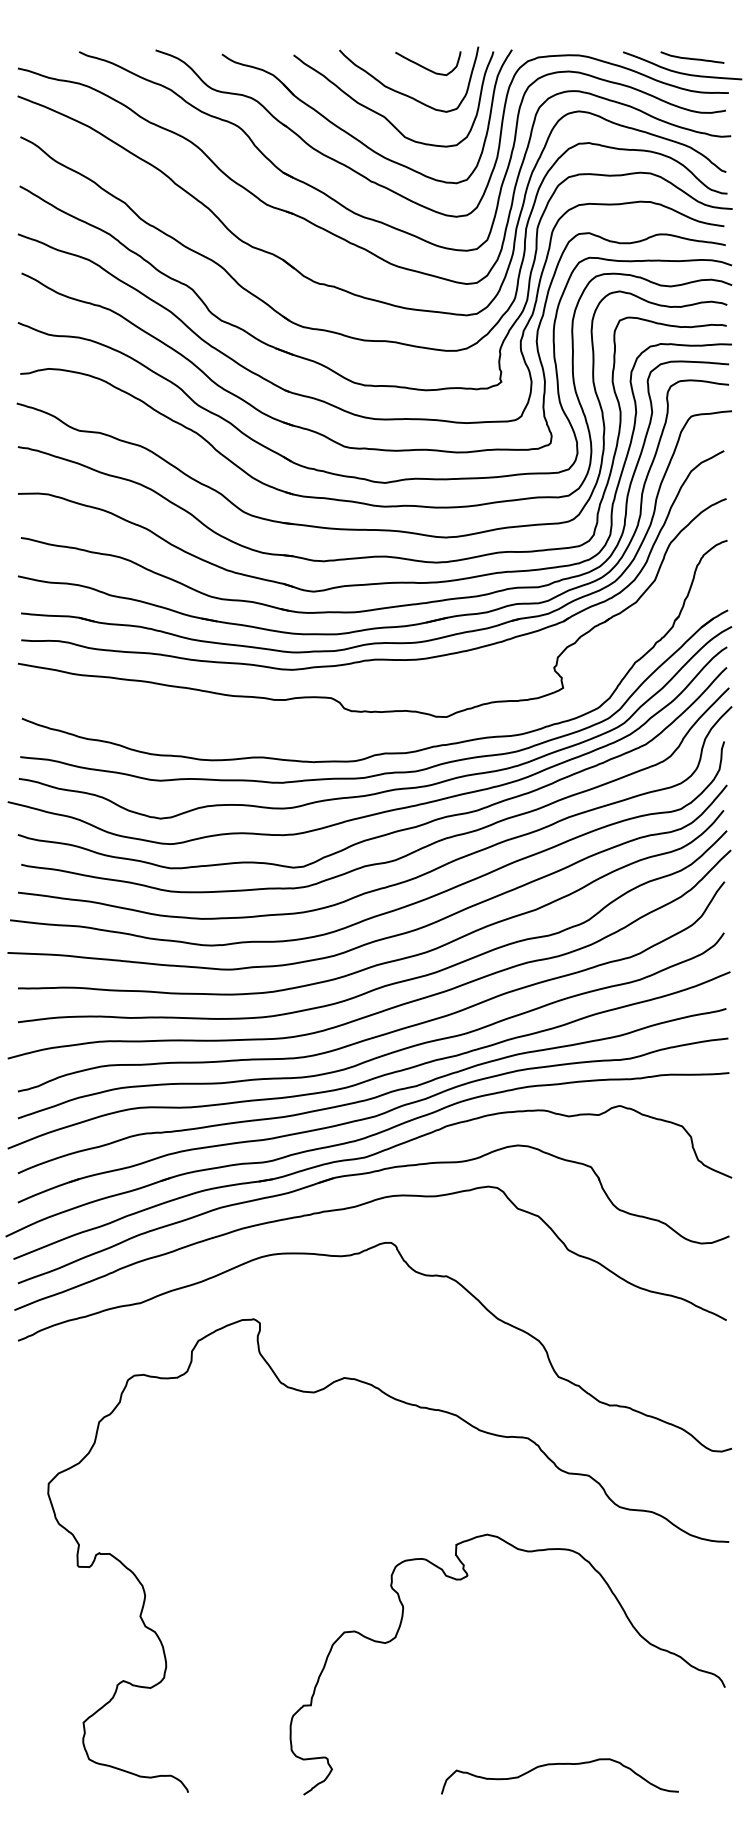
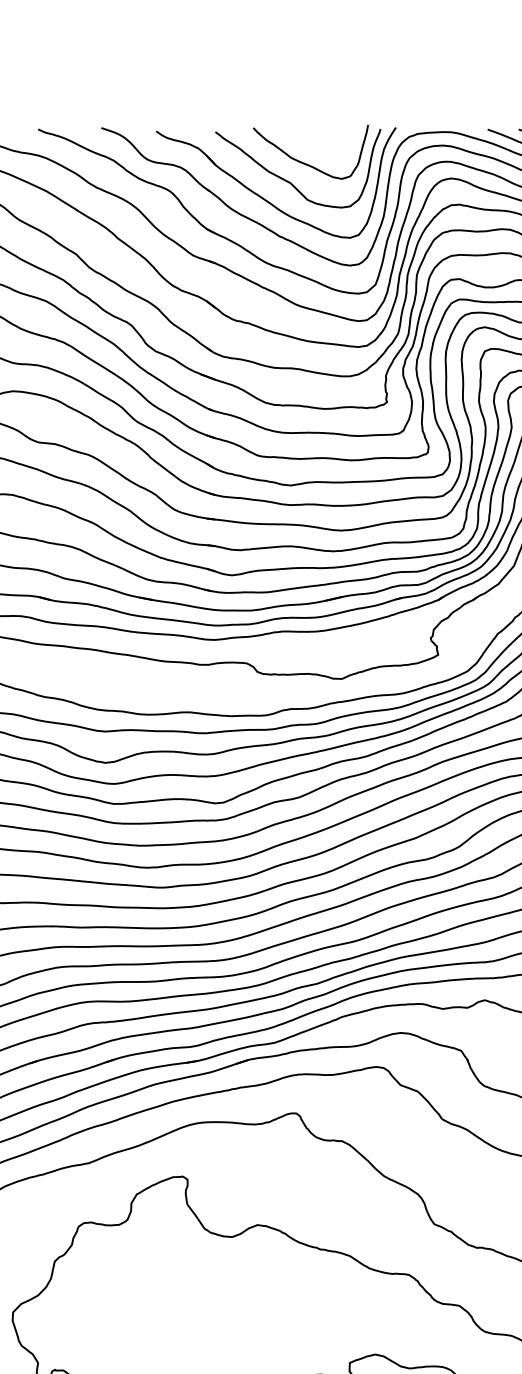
curve: (426, 67) -> (325, 142), removed

